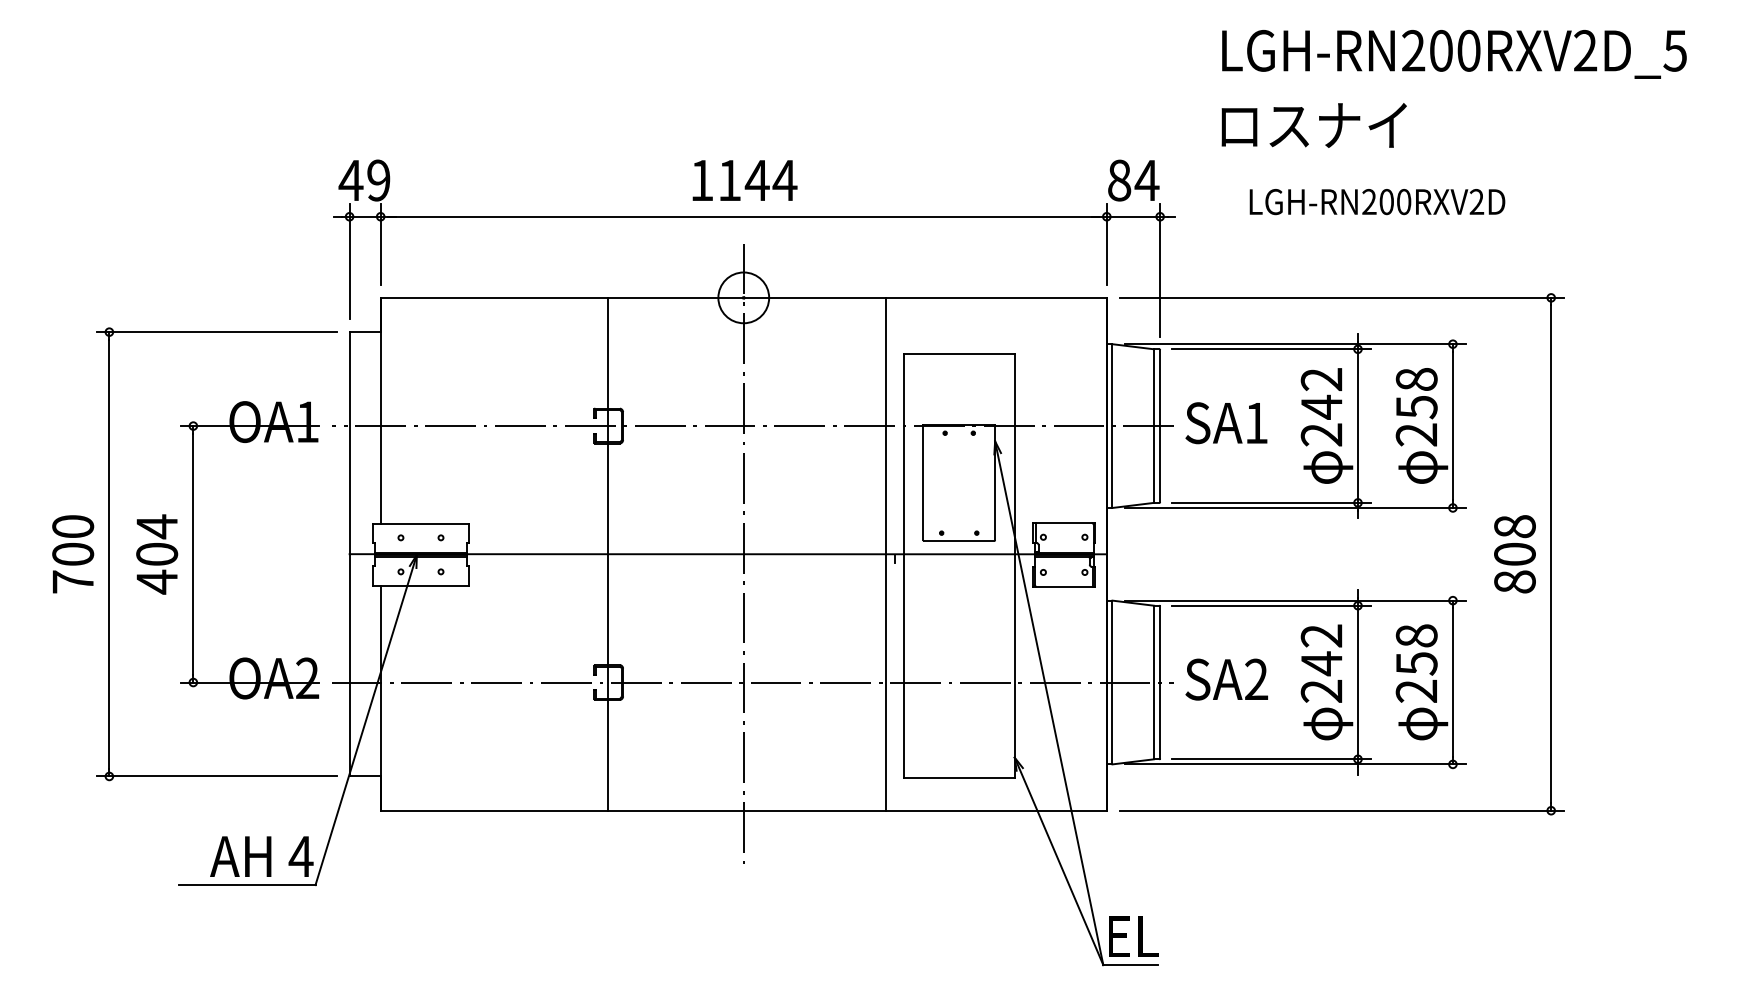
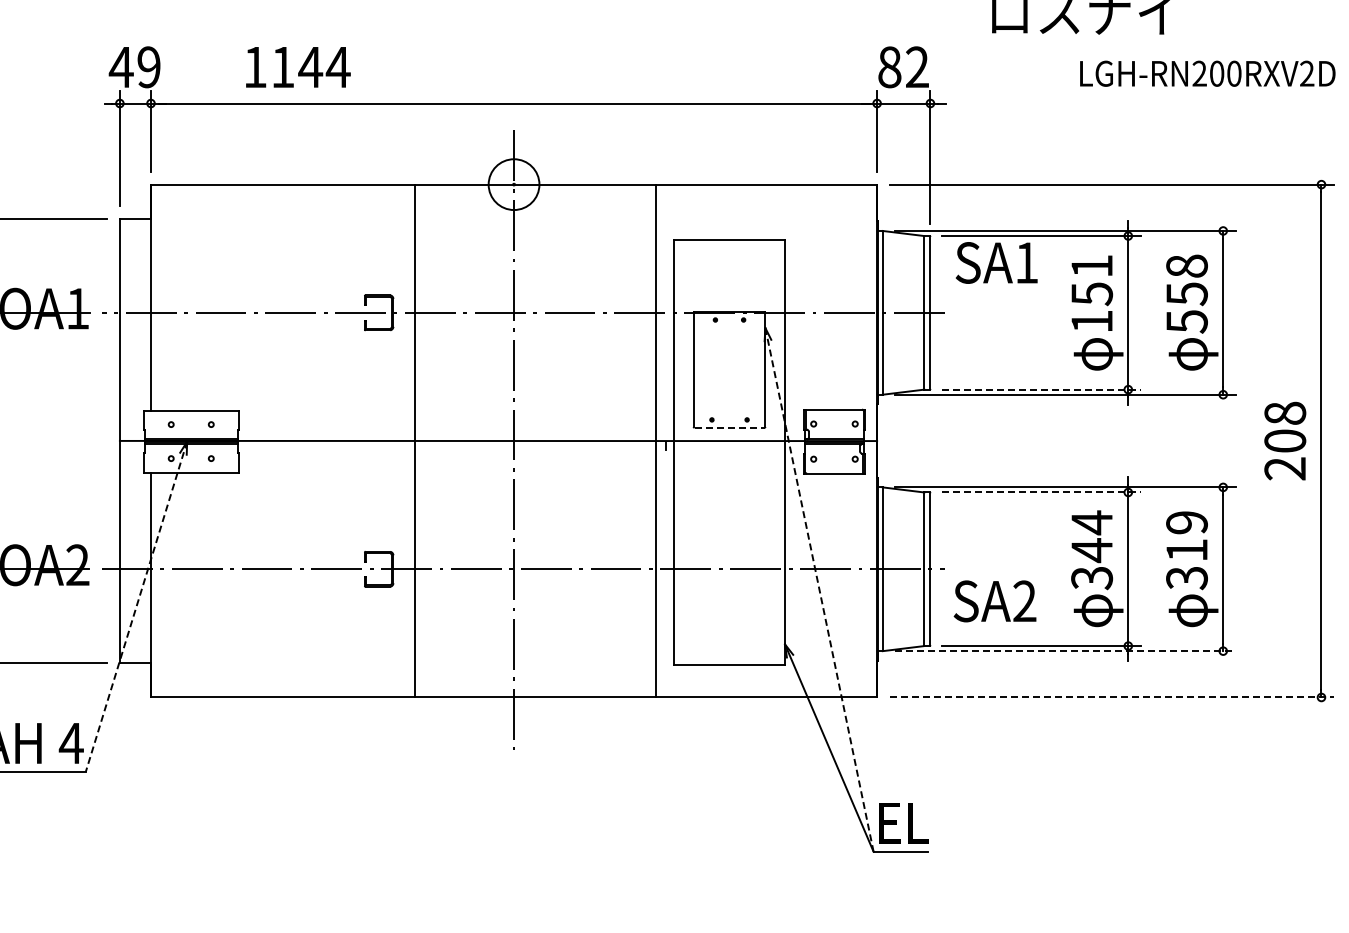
text: (1146, 179) -> (916, 66), 84 -> 82
text: (744, 180) -> (297, 67), moved
text: (1377, 202) -> (1207, 74), moved
text: (1321, 407) -> (1091, 294), 242 -> 151
text: (1226, 423) -> (996, 263), moved
text: (1416, 435) -> (1186, 322), 258 -> 558
line: (1271, 502) -> (1041, 389), solid -> dashed
line: (959, 540) -> (729, 427), solid -> dashed
line: (608, 553) -> (415, 440), moved
text: (1514, 581) -> (1284, 468), 808 -> 208
line: (1271, 605) -> (1041, 492), solid -> dashed
text: (1321, 663) -> (1091, 550), 242 -> 344
text: (1416, 663) -> (1186, 550), 258 -> 319
text: (1226, 679) -> (994, 601), moved
line: (1049, 703) -> (819, 590), solid -> dashed
line: (366, 720) -> (136, 607), solid -> dashed
line: (1295, 764) -> (1065, 651), solid -> dashed
line: (1342, 810) -> (1112, 697), solid -> dashed

